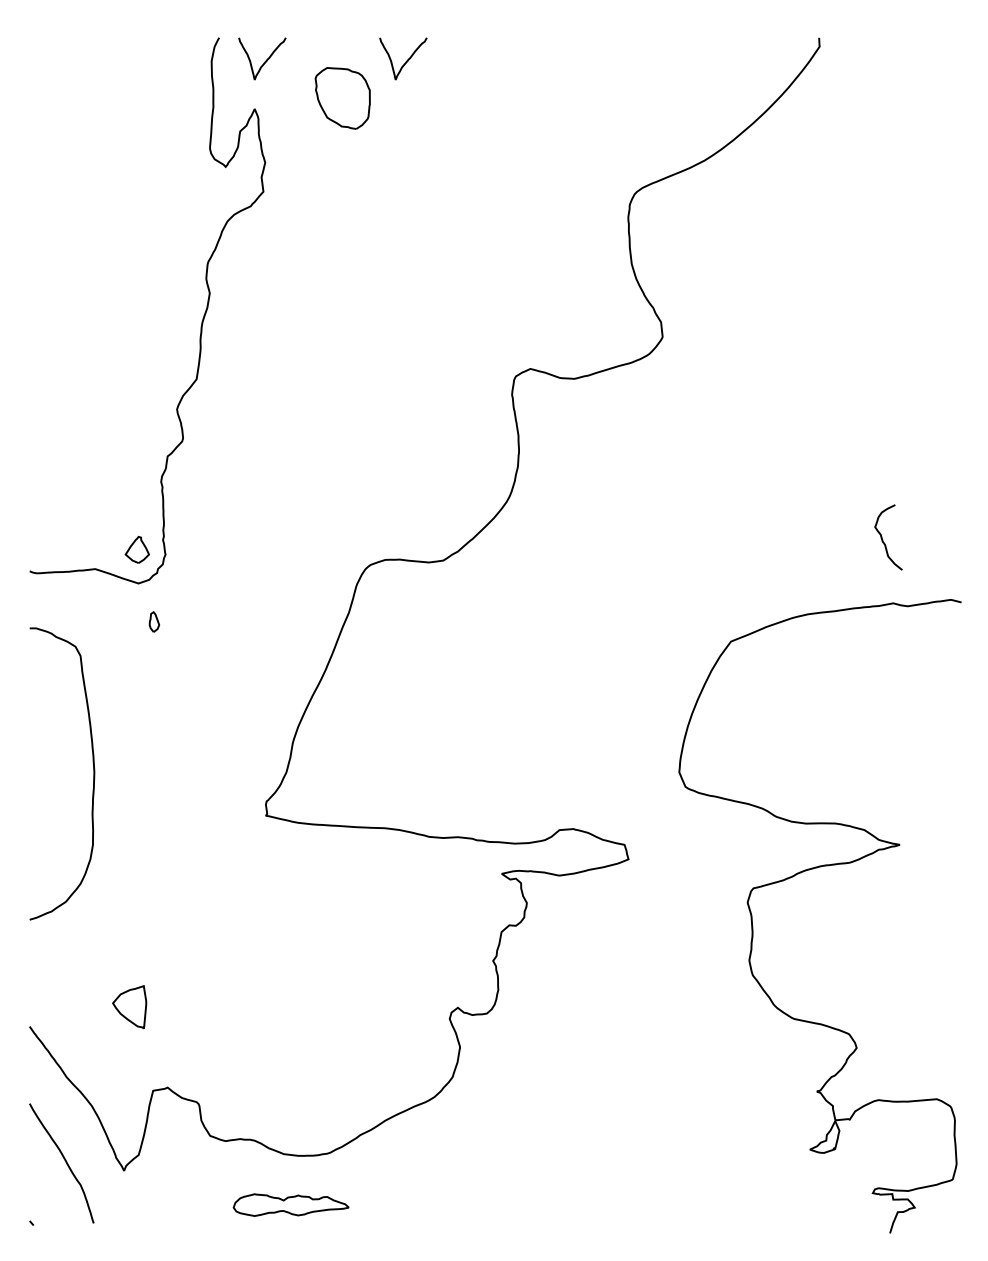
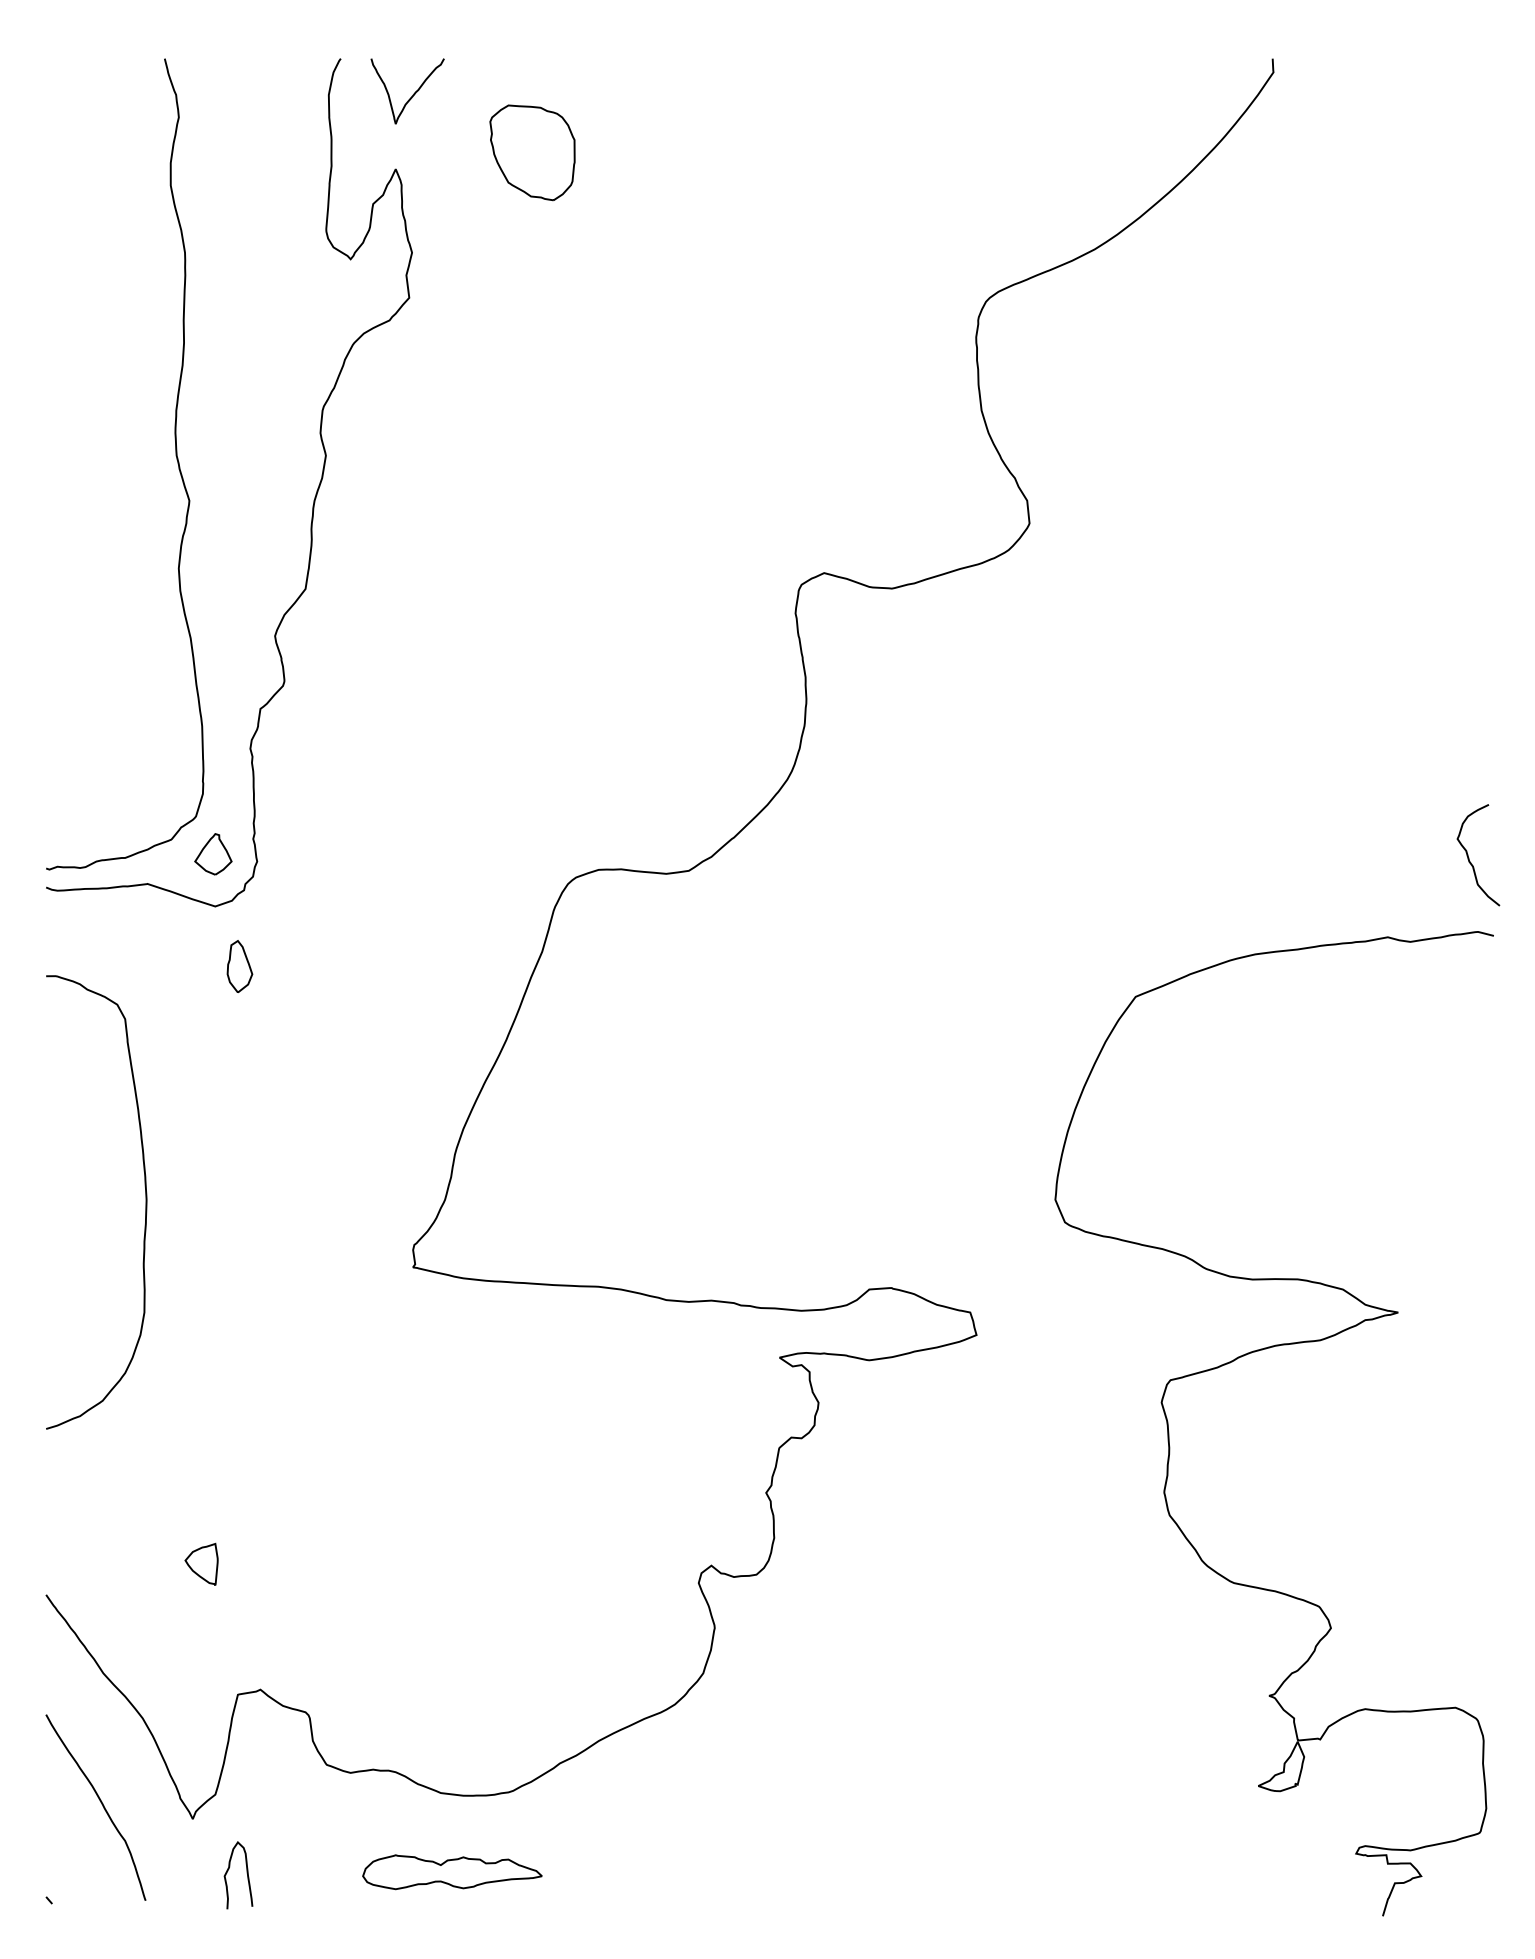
curve: (406, 60) -> (631, 93), removed
curve: (112, 293) -> (174, 455), added
curve: (883, 540) -> (1470, 859), moved
part: (154, 621) -> (240, 965), size x1.67
part: (129, 1006) -> (201, 1563), size x0.62
curve: (158, 1206) -> (246, 1874), added

